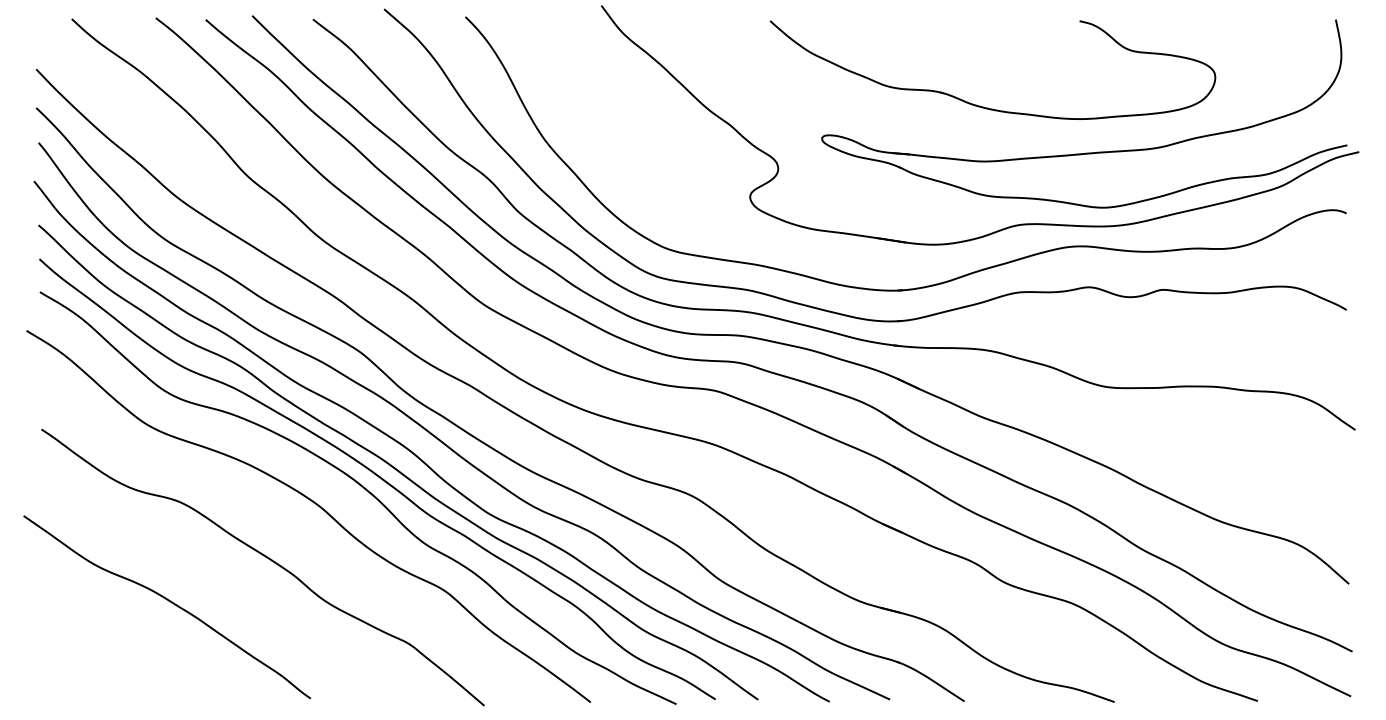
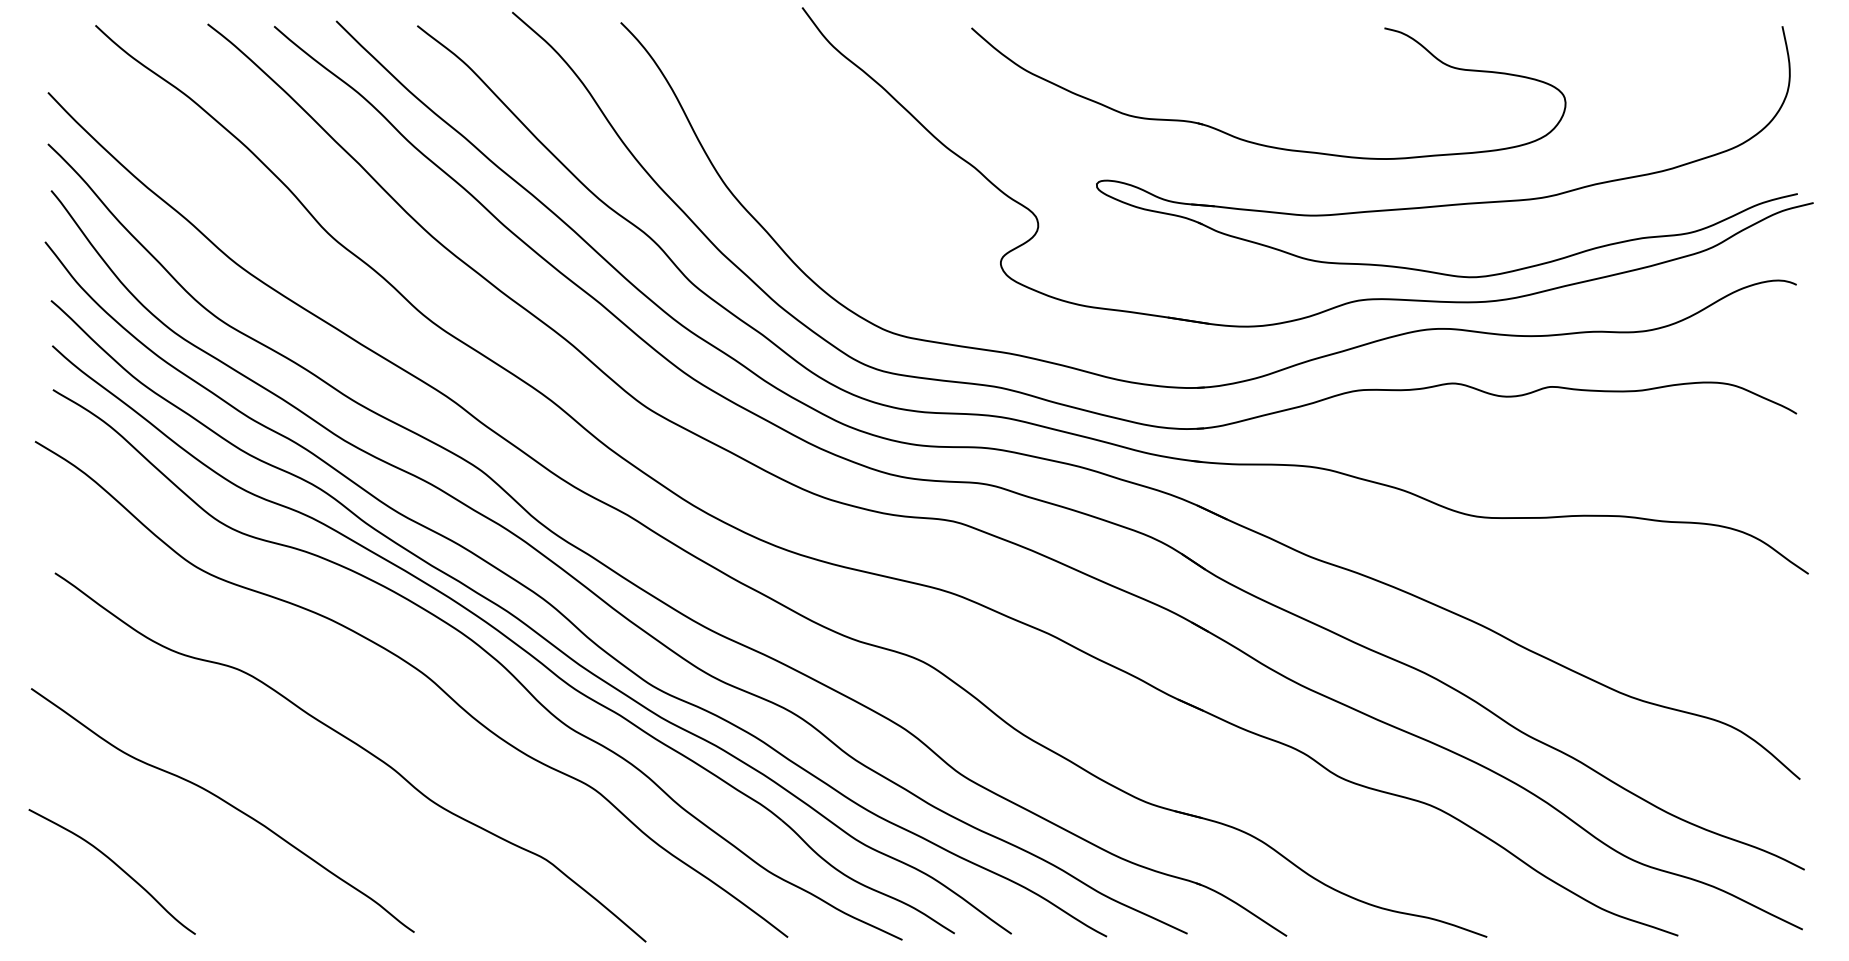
part: (983, 106) -> (1256, 142), moved
curve: (86, 648) -> (115, 865), added

